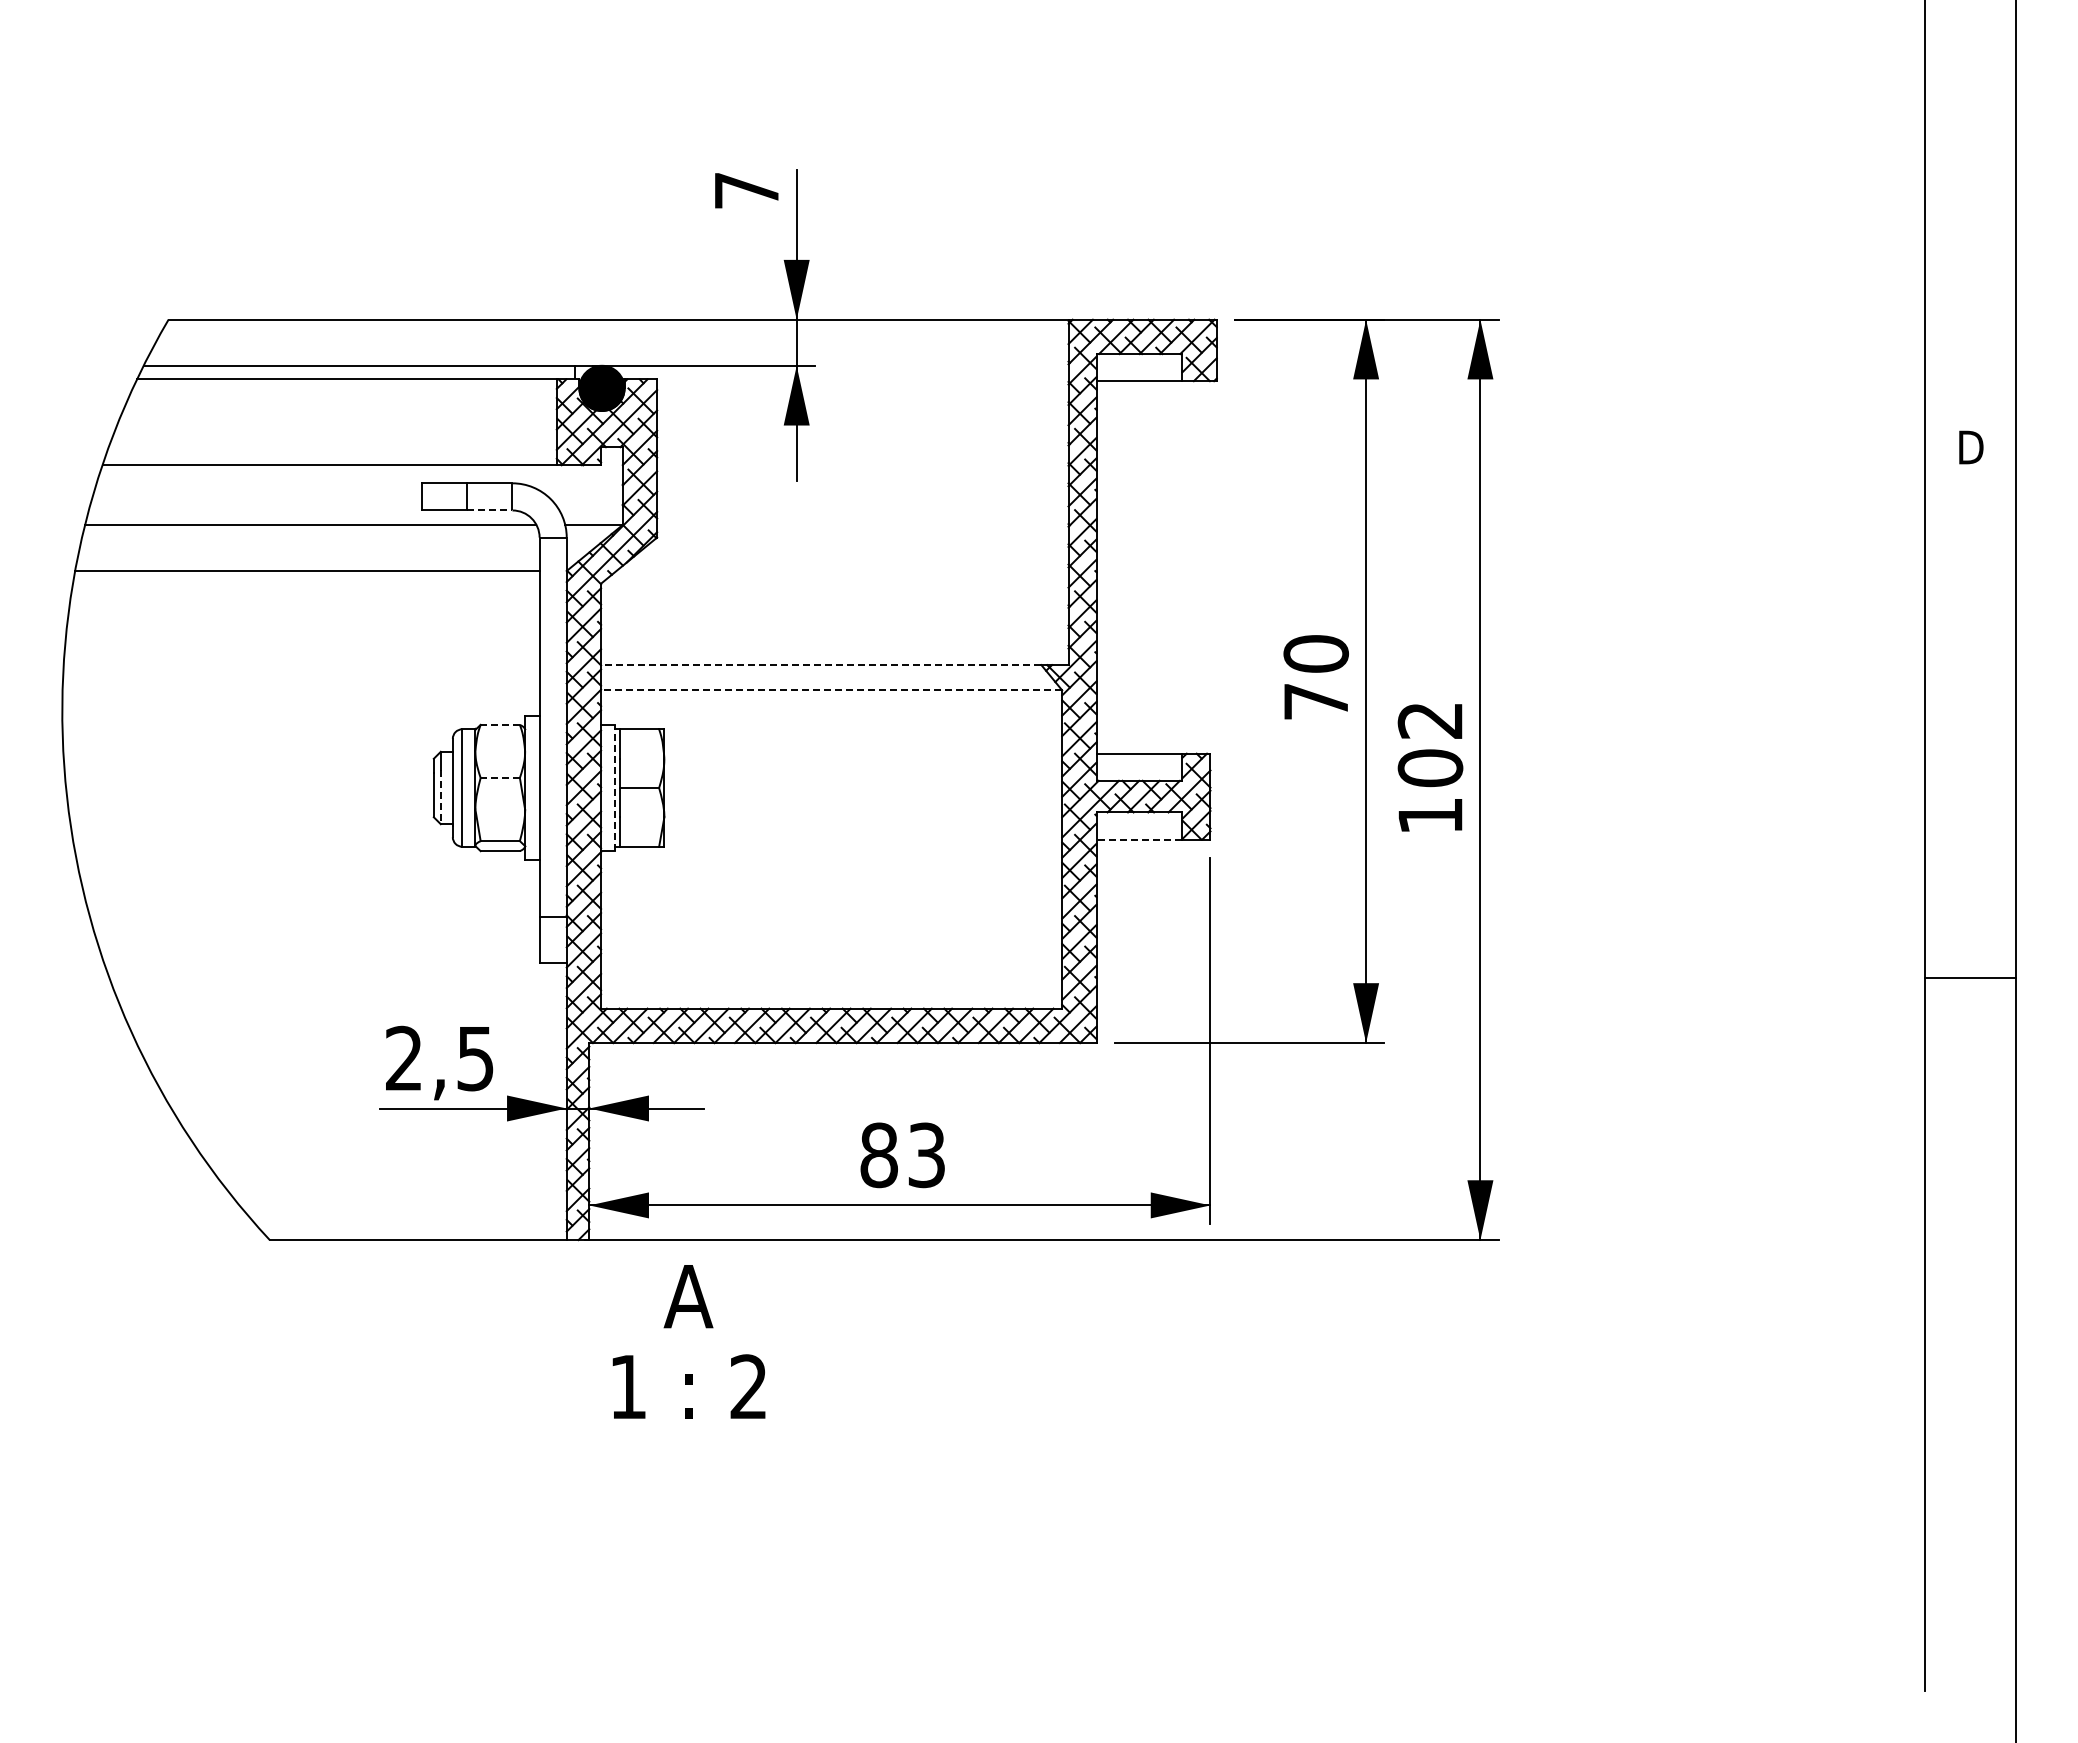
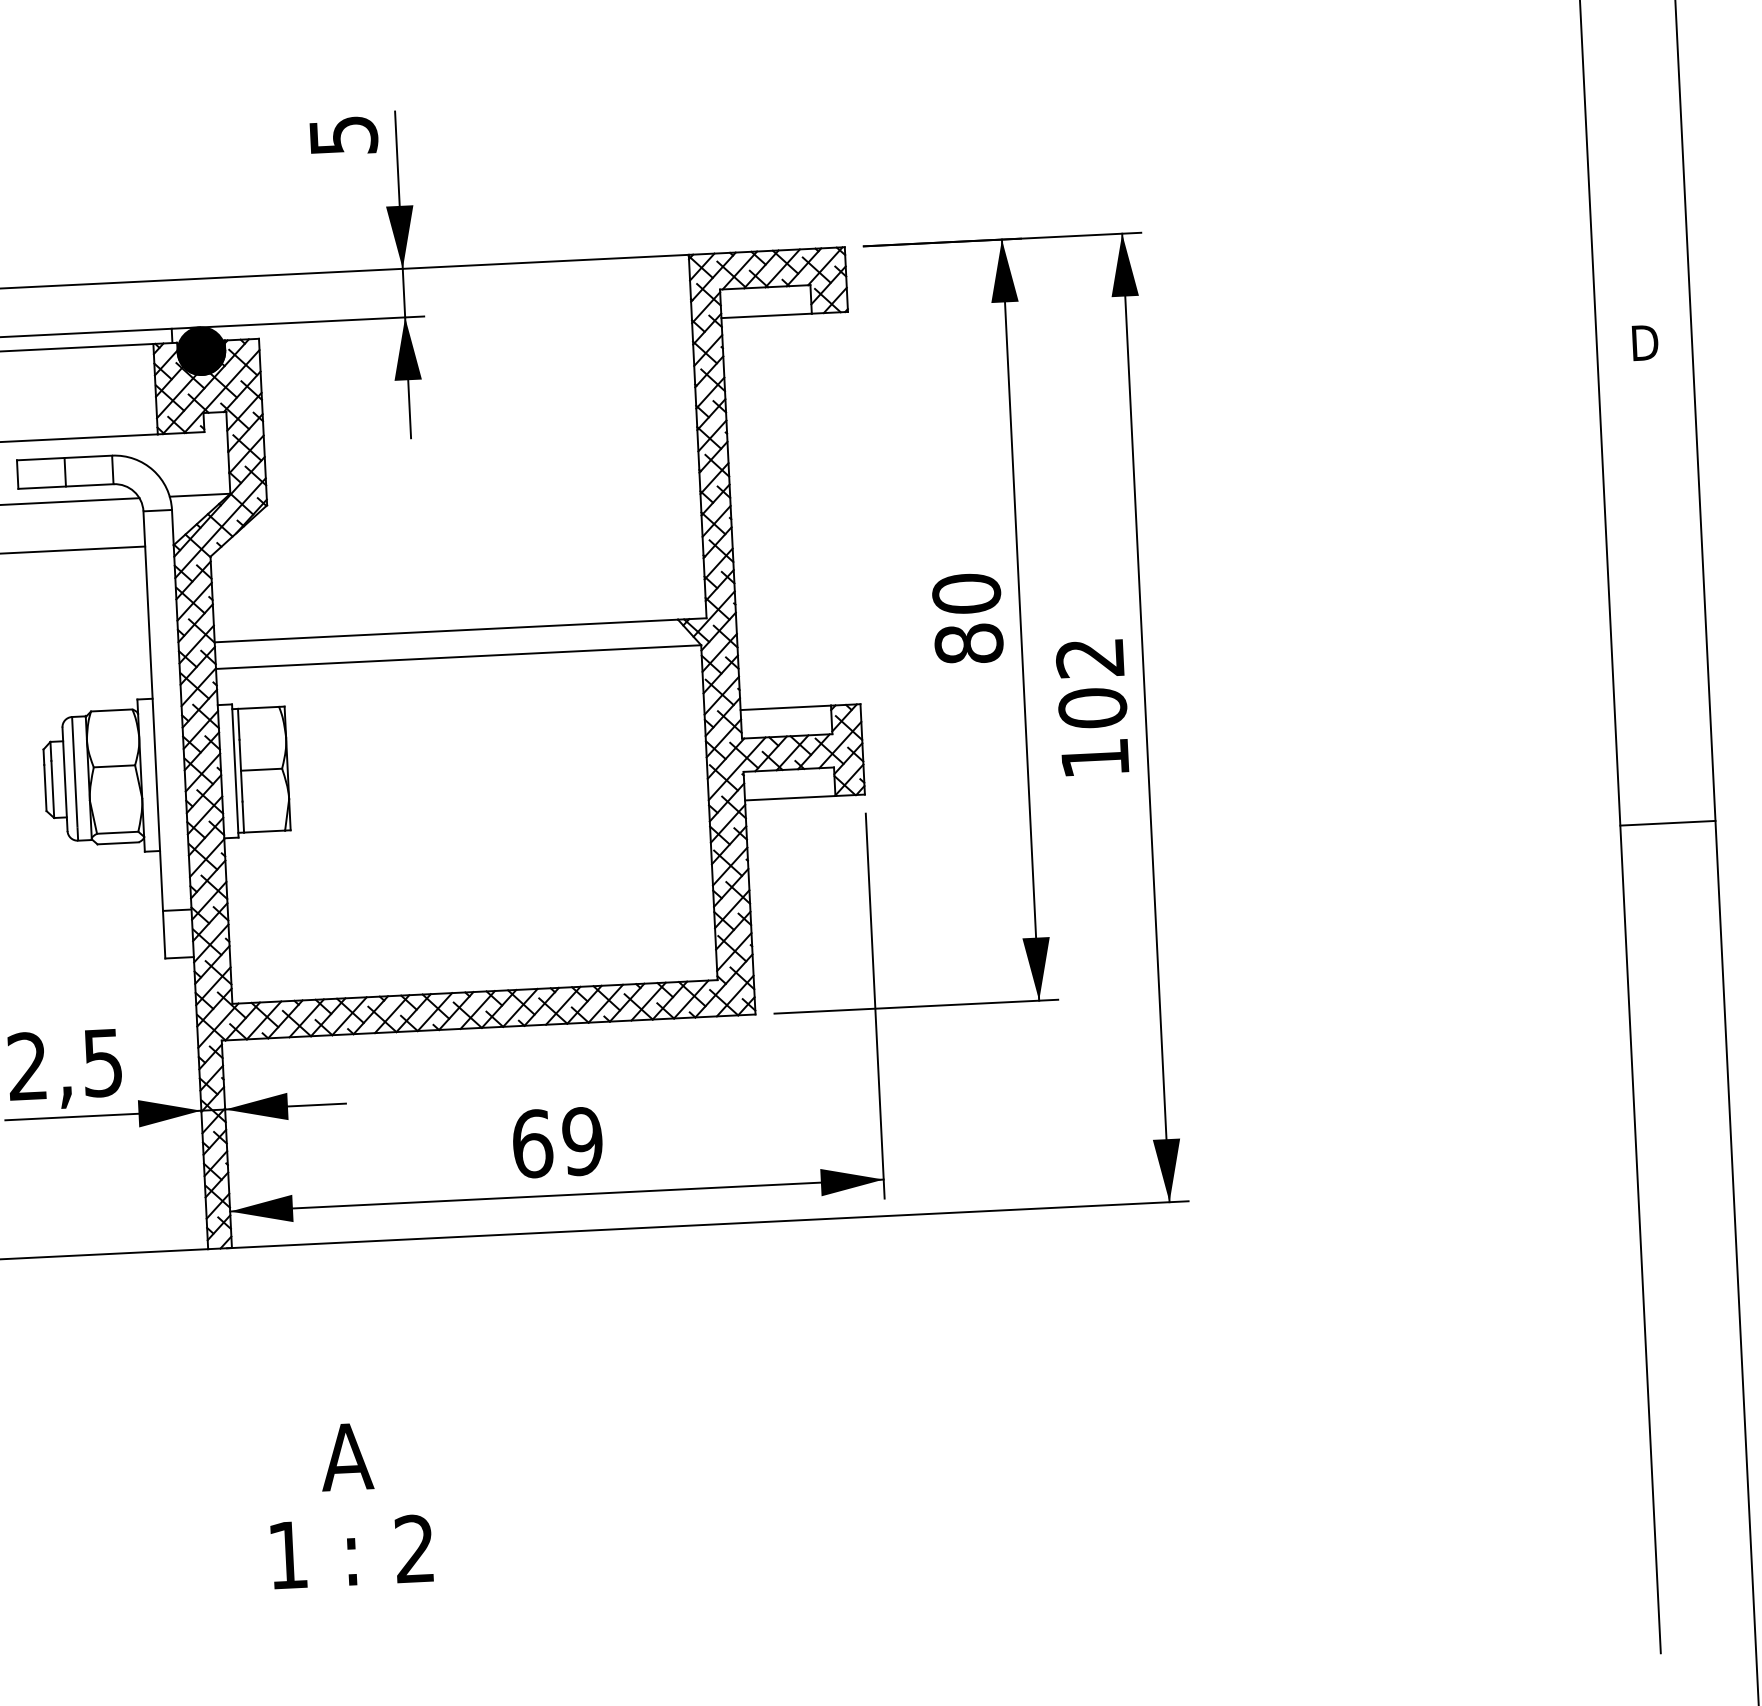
text: (747, 190) -> (344, 135), 7 -> 5
line: (489, 510) -> (89, 485), dashed -> solid
line: (820, 665) -> (445, 631), dashed -> solid
line: (831, 690) -> (458, 657), dashed -> solid
text: (1316, 701) -> (969, 643), 70 -> 80
line: (500, 724) -> (111, 710), dashed -> solid
line: (500, 777) -> (114, 765), dashed -> solid
line: (614, 787) -> (235, 770), dashed -> solid
line: (440, 797) -> (52, 789), dashed -> solid
line: (1139, 839) -> (790, 798), dashed -> solid
line: (1970, 977) -> (1667, 822), moved
text: (902, 1155) -> (557, 1142), 83 -> 69
text: (688, 1341) -> (349, 1504), moved

